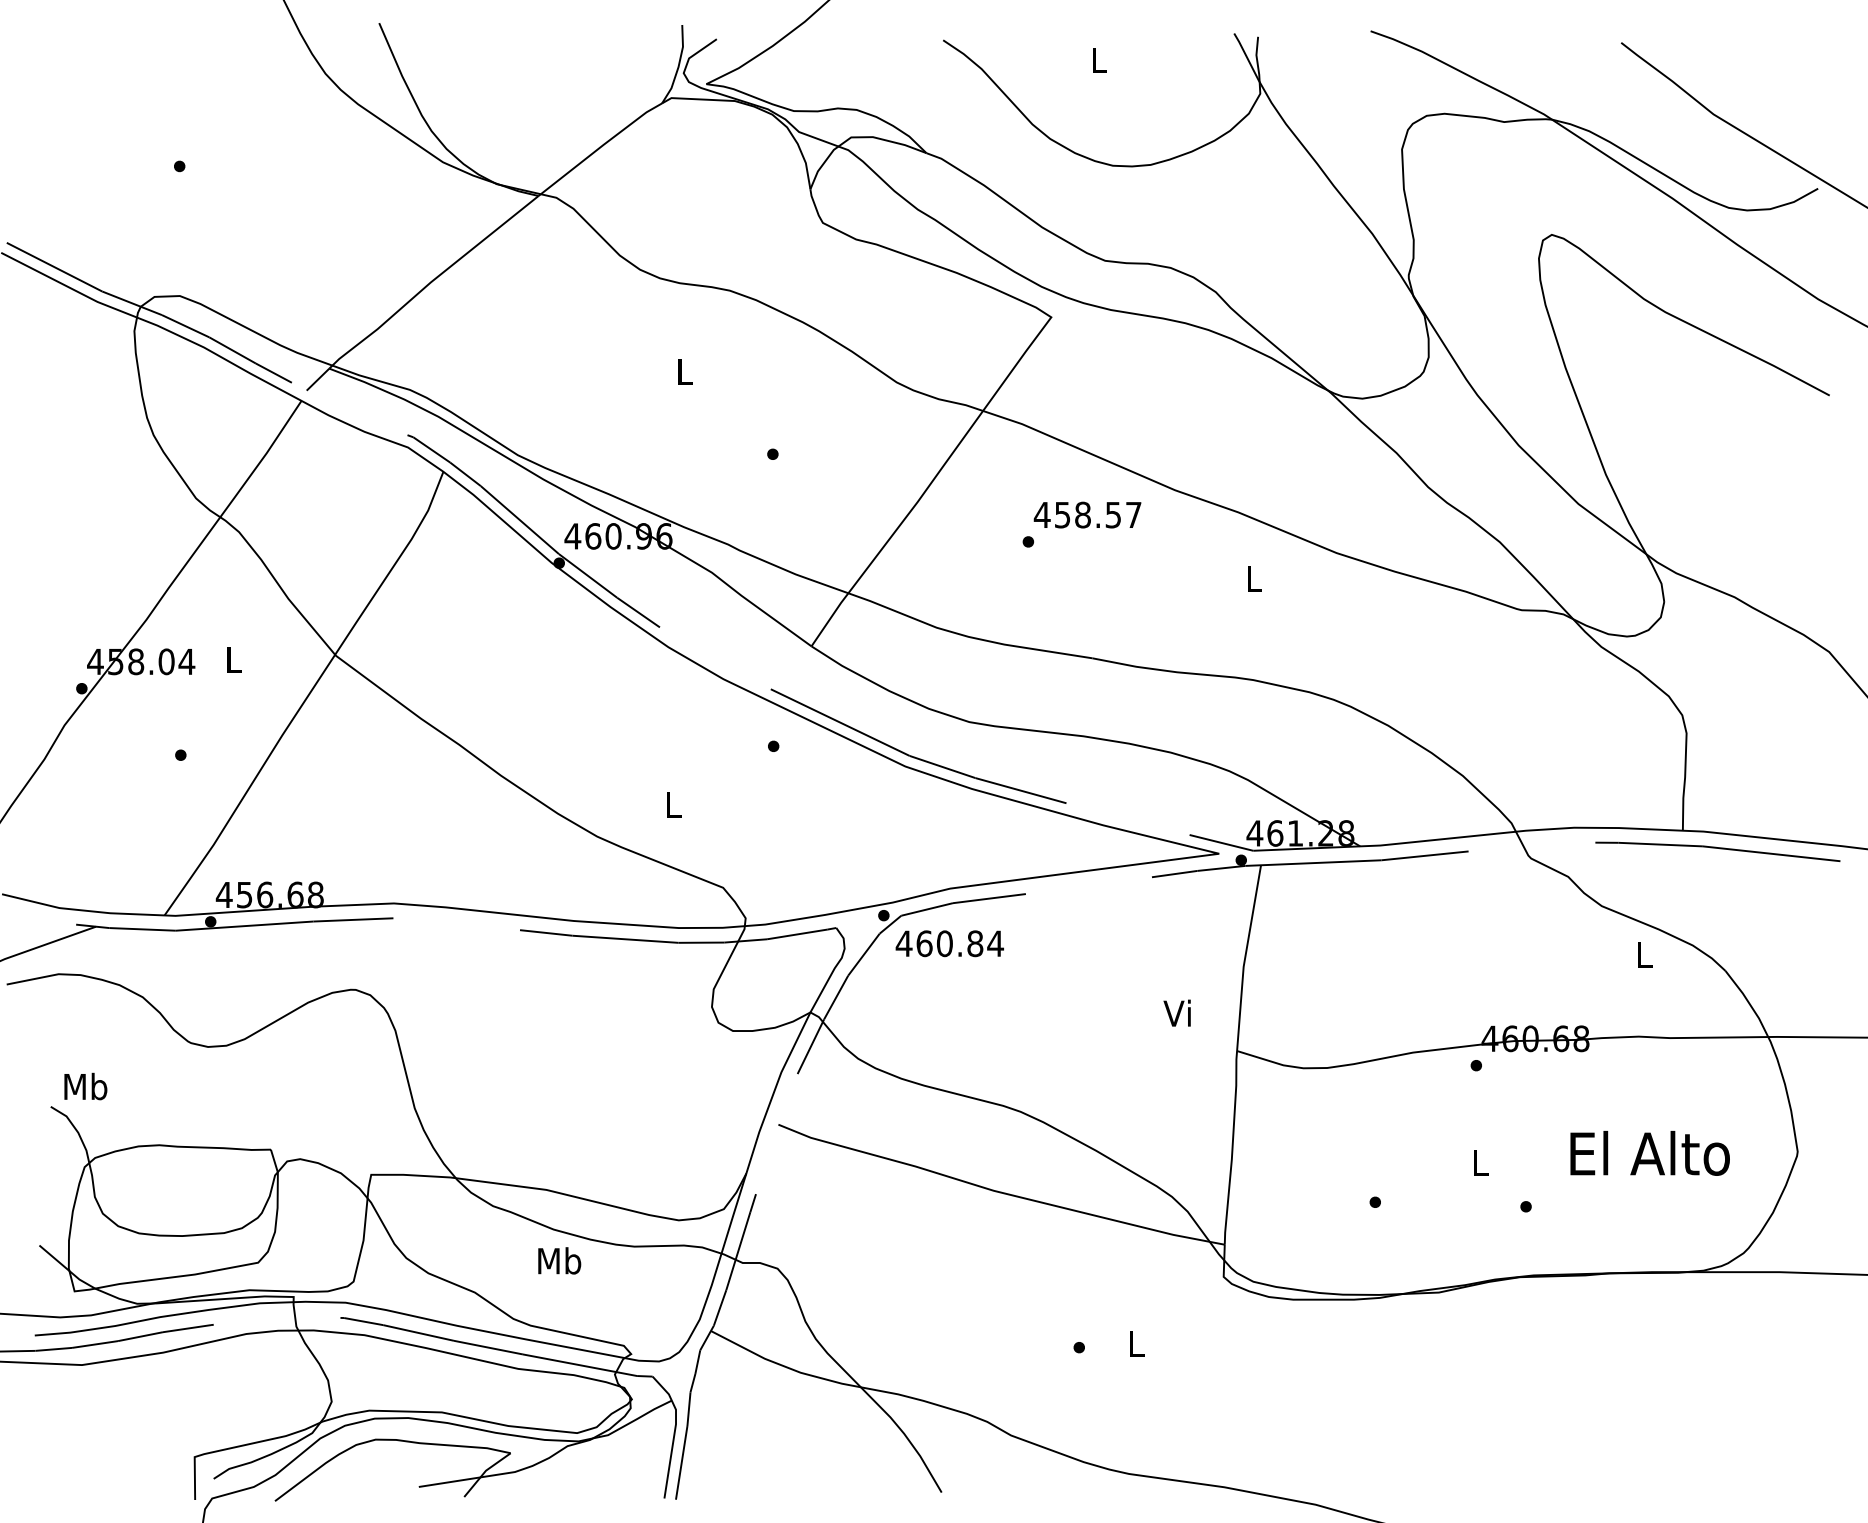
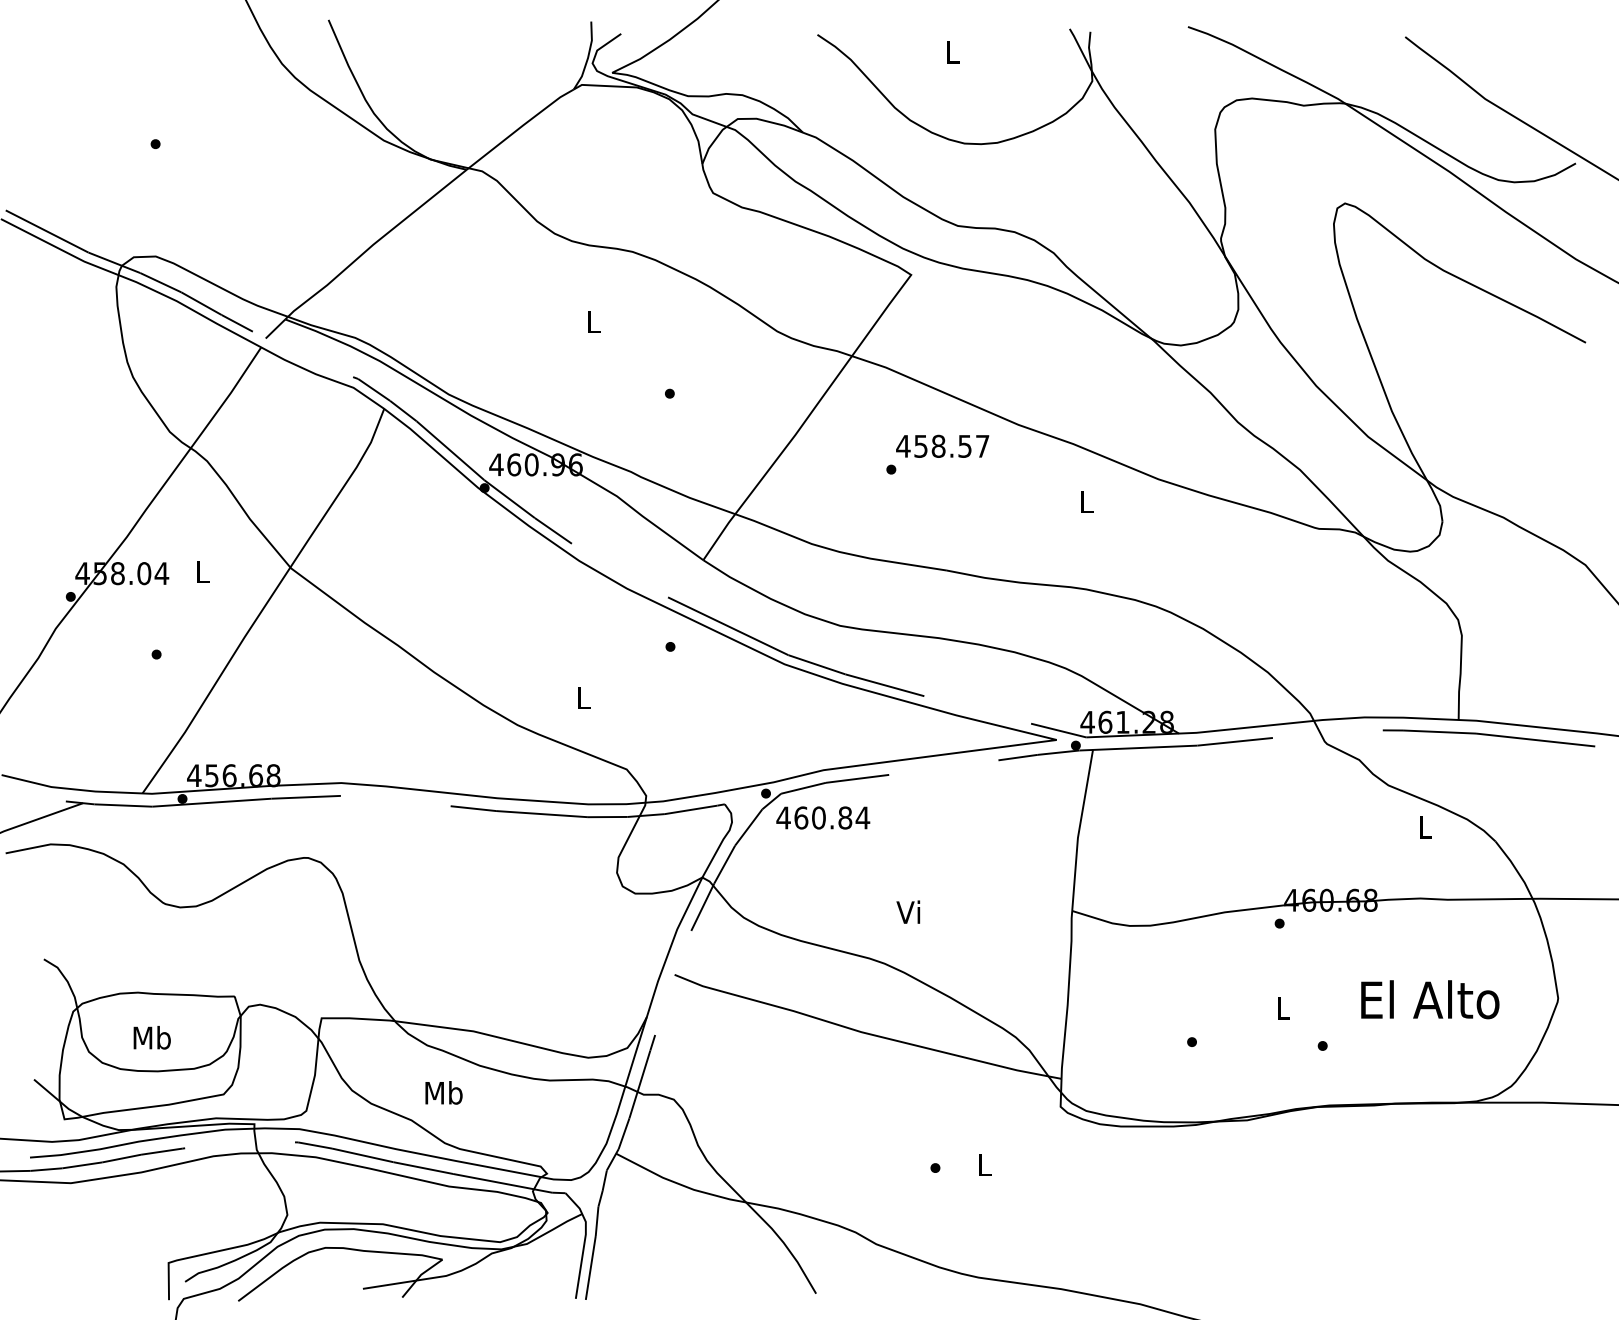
text: (1177, 1012) -> (908, 911), moved
text: (84, 1086) -> (151, 1037), moved
text: (559, 1260) -> (443, 1092), moved

